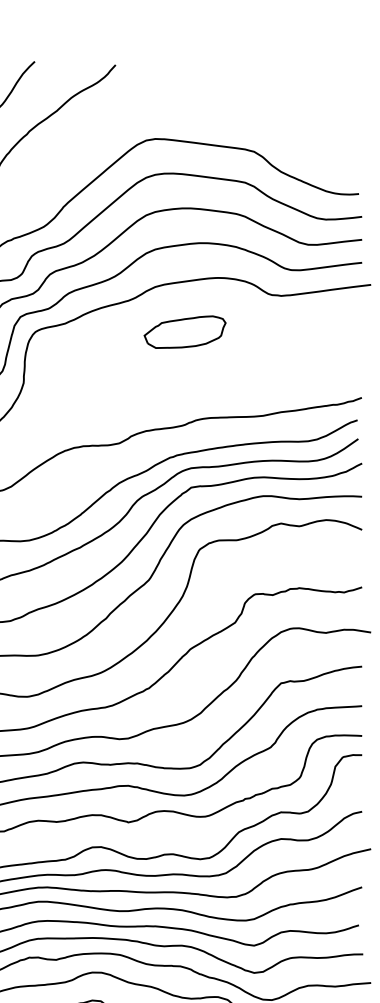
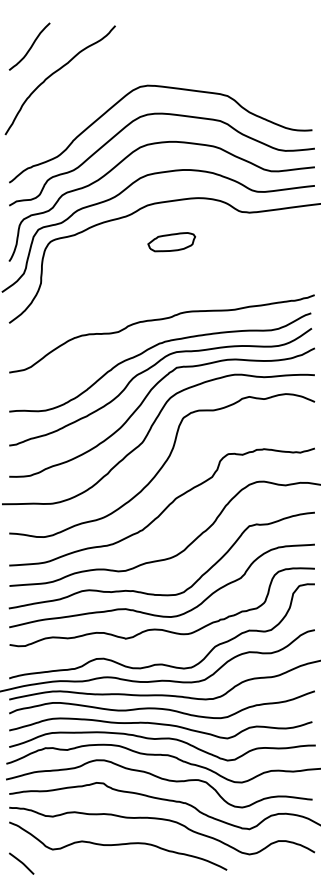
part: (184, 332) -> (171, 242), size x0.71

